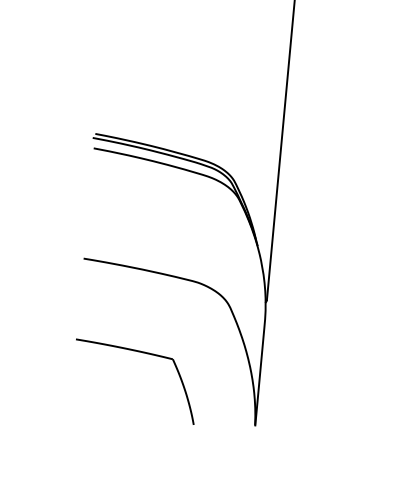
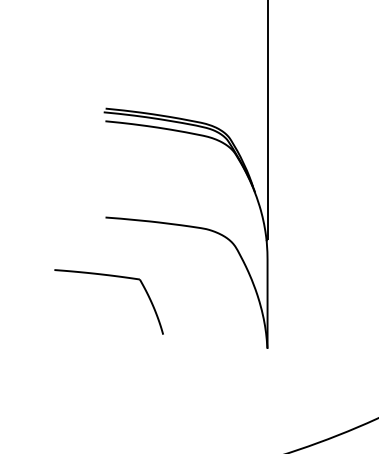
part: (137, 352) -> (108, 276), moved

